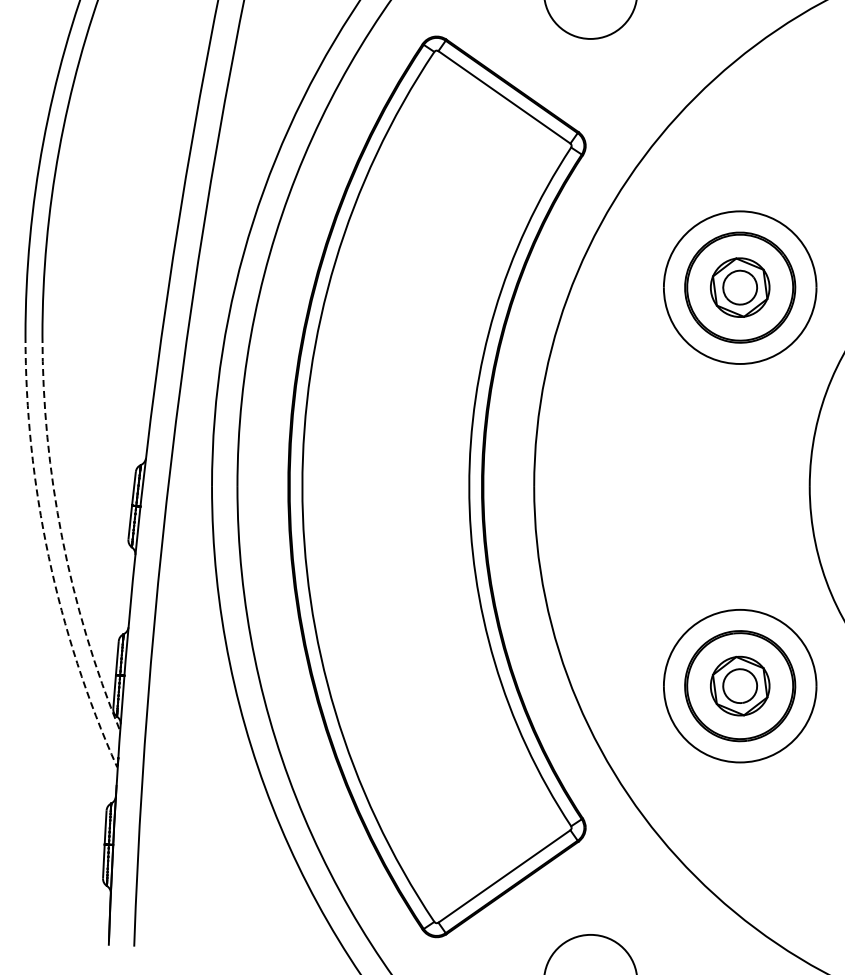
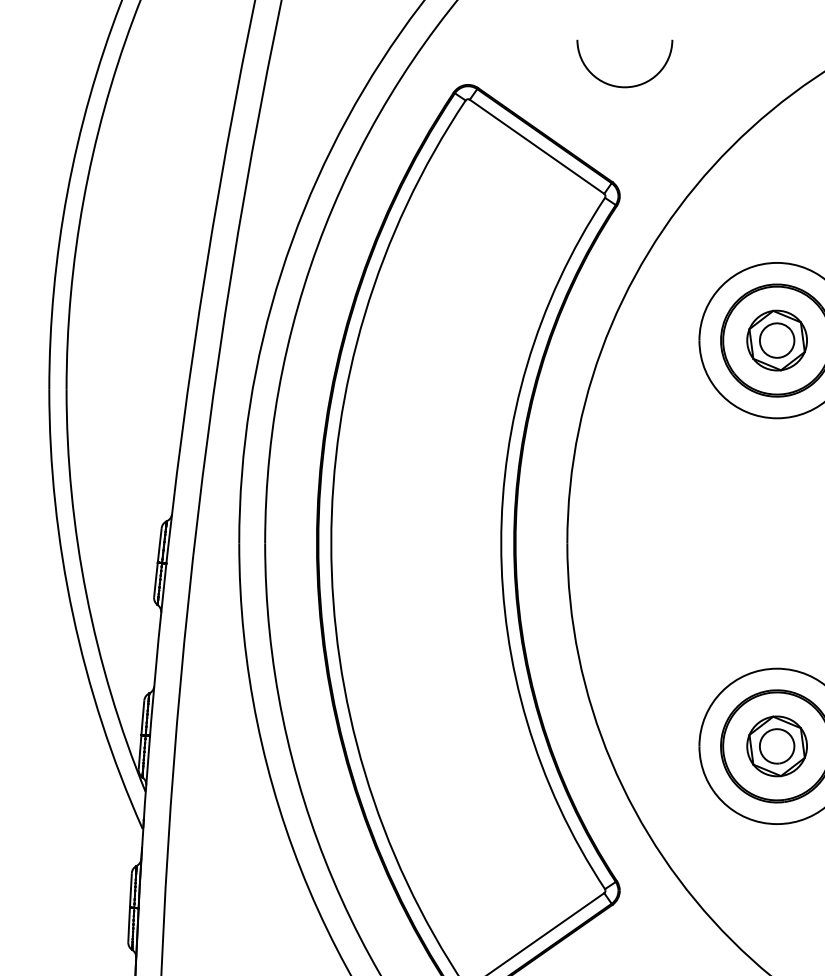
arc: (62, 537) -> (86, 595), dashed -> solid
arc: (48, 556) -> (72, 614), dashed -> solid

